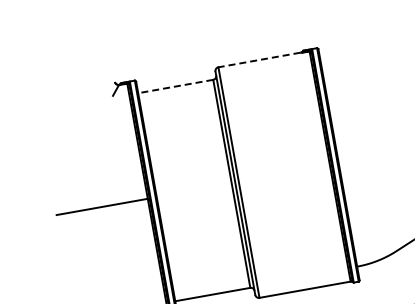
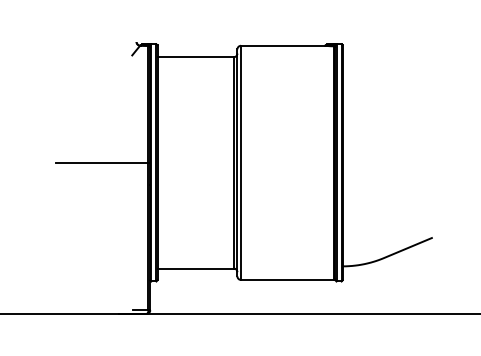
line: (259, 59) -> (282, 45), dashed -> solid
line: (175, 86) -> (195, 57), dashed -> solid

